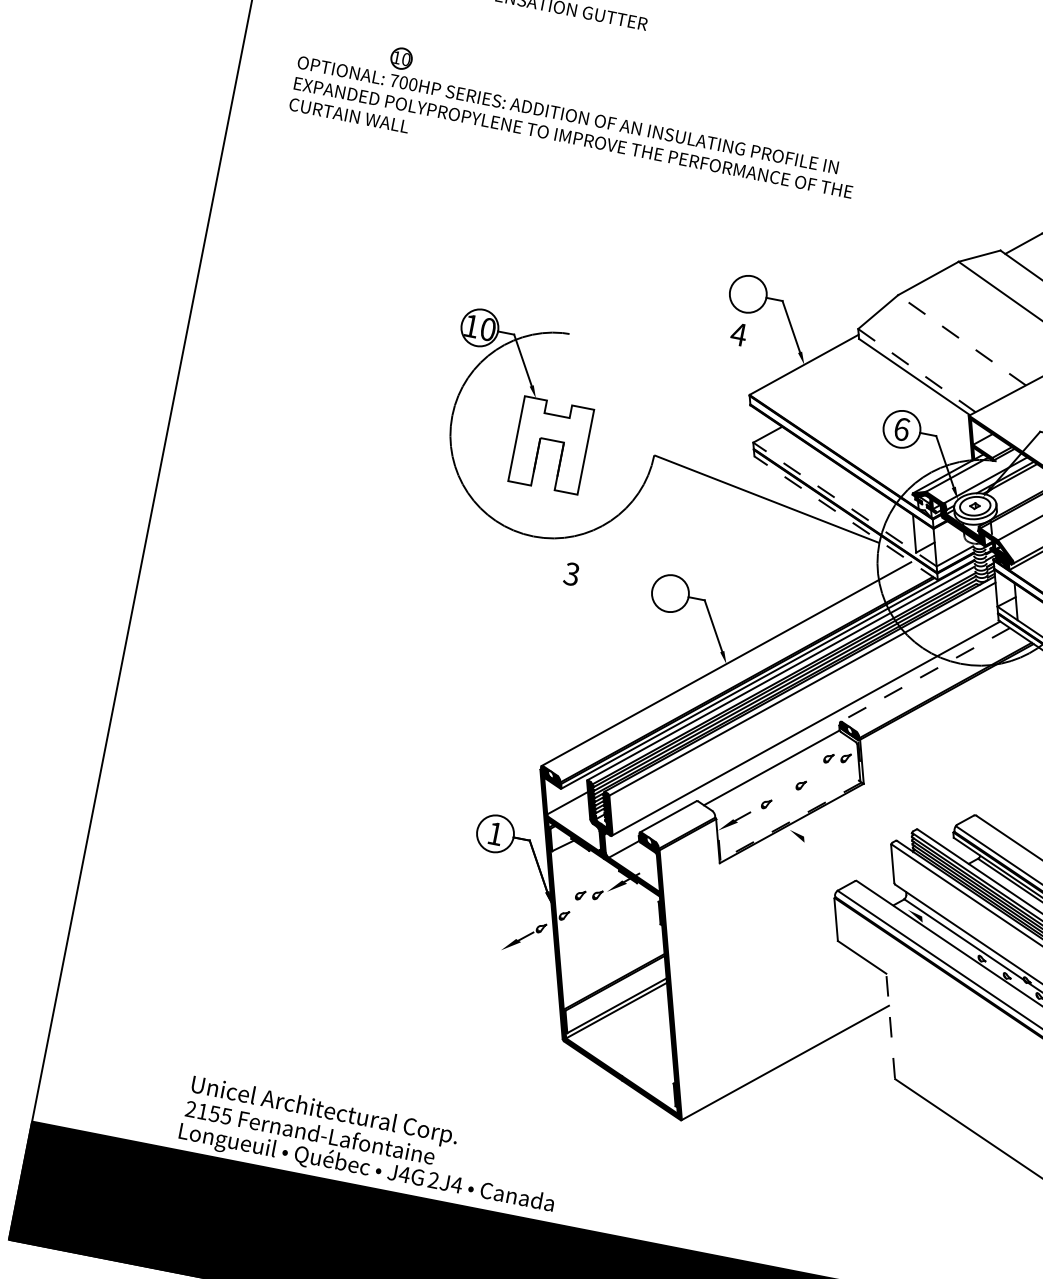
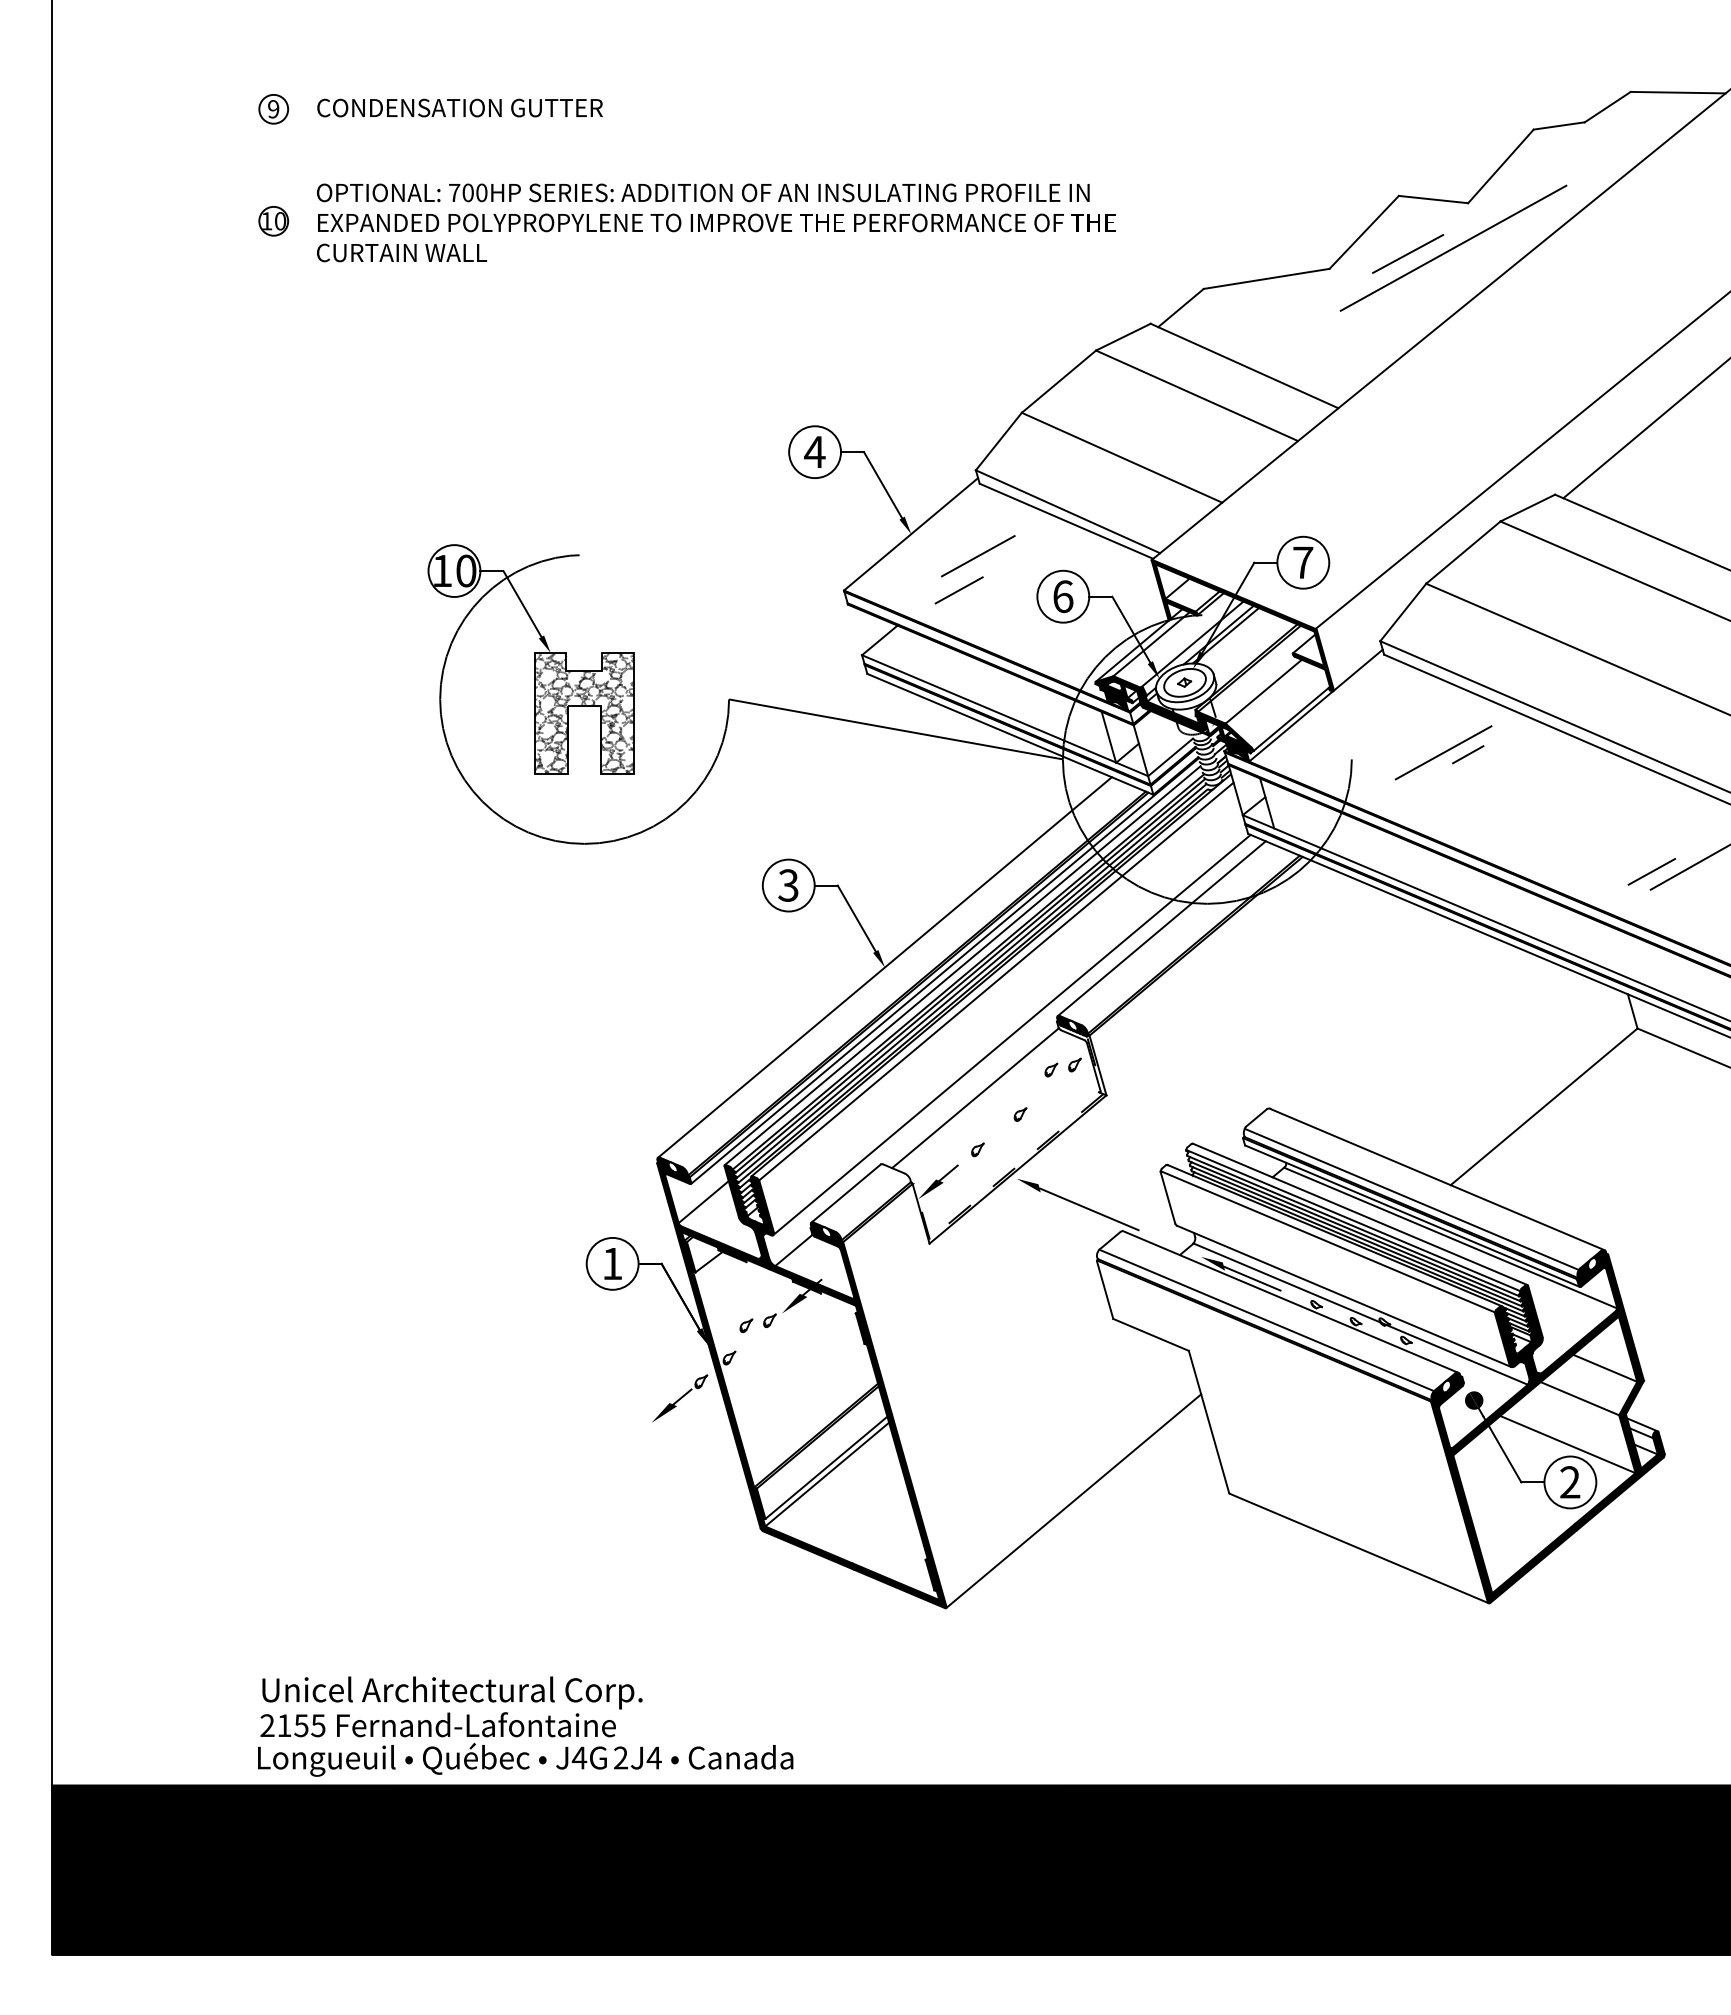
text: (573, 137) -> (716, 222), moved
text: (738, 334) -> (814, 451), moved
line: (962, 340) -> (1122, 457), dashed -> solid
line: (916, 370) -> (1067, 511), dashed -> solid
line: (847, 389) -> (977, 556), added
line: (829, 410) -> (958, 590), added
hatch: (550, 445) -> (583, 713), added
line: (844, 504) -> (1004, 715), dashed -> solid
fill: (924, 506) -> (1115, 697), added
line: (845, 518) -> (1009, 734), dashed -> solid
text: (571, 574) -> (788, 885), moved
line: (925, 674) -> (1161, 928), dashed -> solid
line: (836, 861) -> (1089, 1209), added
line: (940, 931) -> (1252, 1278), added
line: (890, 1025) -> (1208, 1421), dashed -> solid

